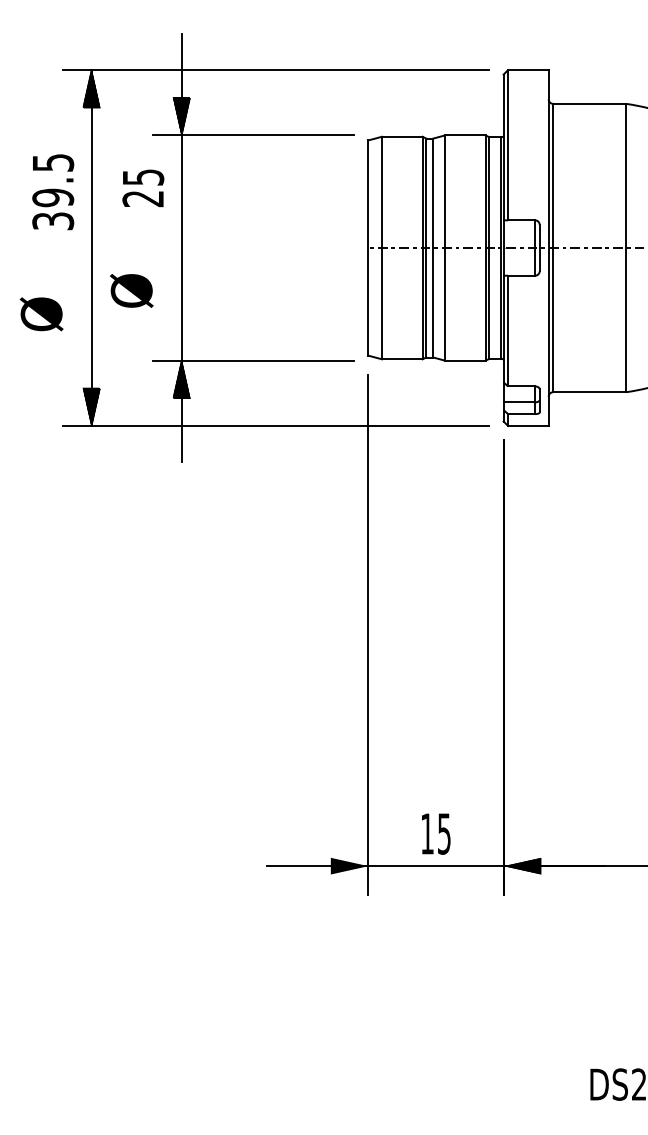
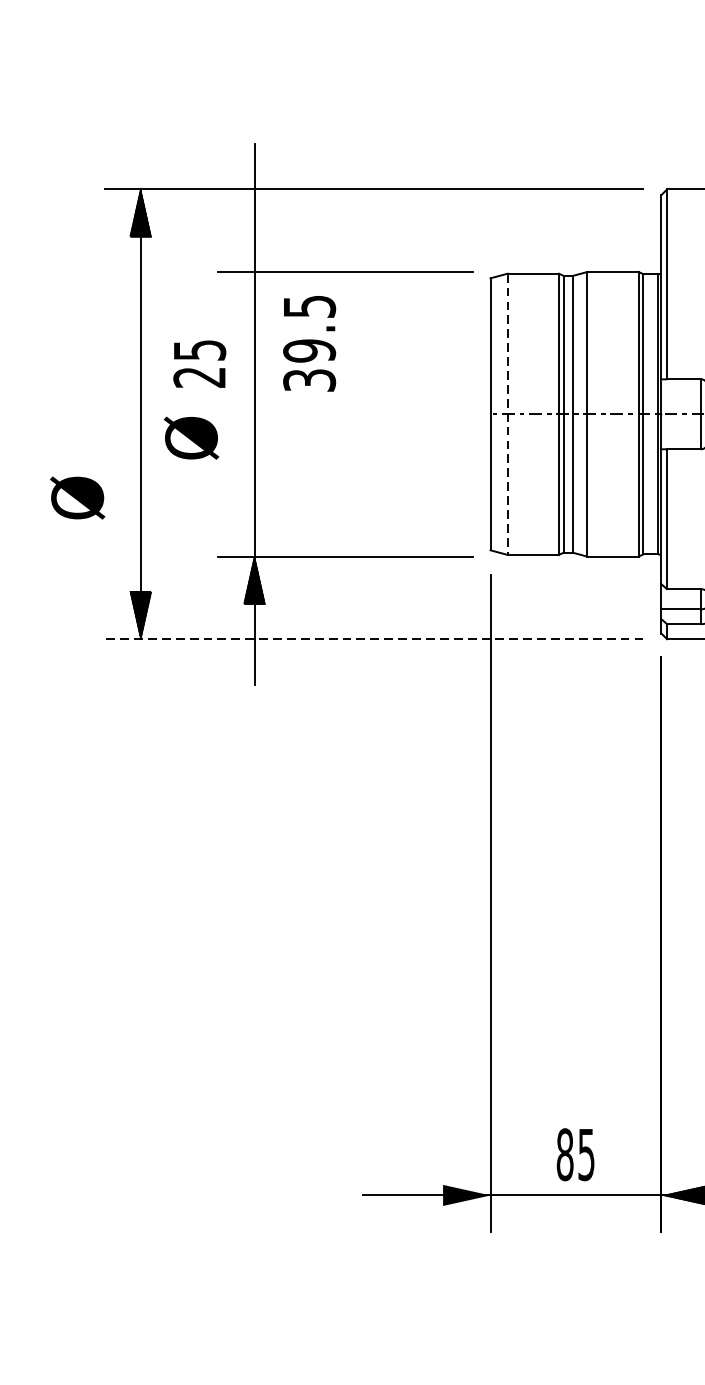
hatch: (181, 116) -> (254, 248), removed
text: (143, 188) -> (199, 364), moved
text: (53, 192) -> (309, 344), moved
line: (381, 248) -> (507, 414), solid -> dashed
text: (131, 290) -> (191, 437), moved
line: (275, 426) -> (373, 639), solid -> dashed
text: (427, 833) -> (565, 1154), 15 -> 85

